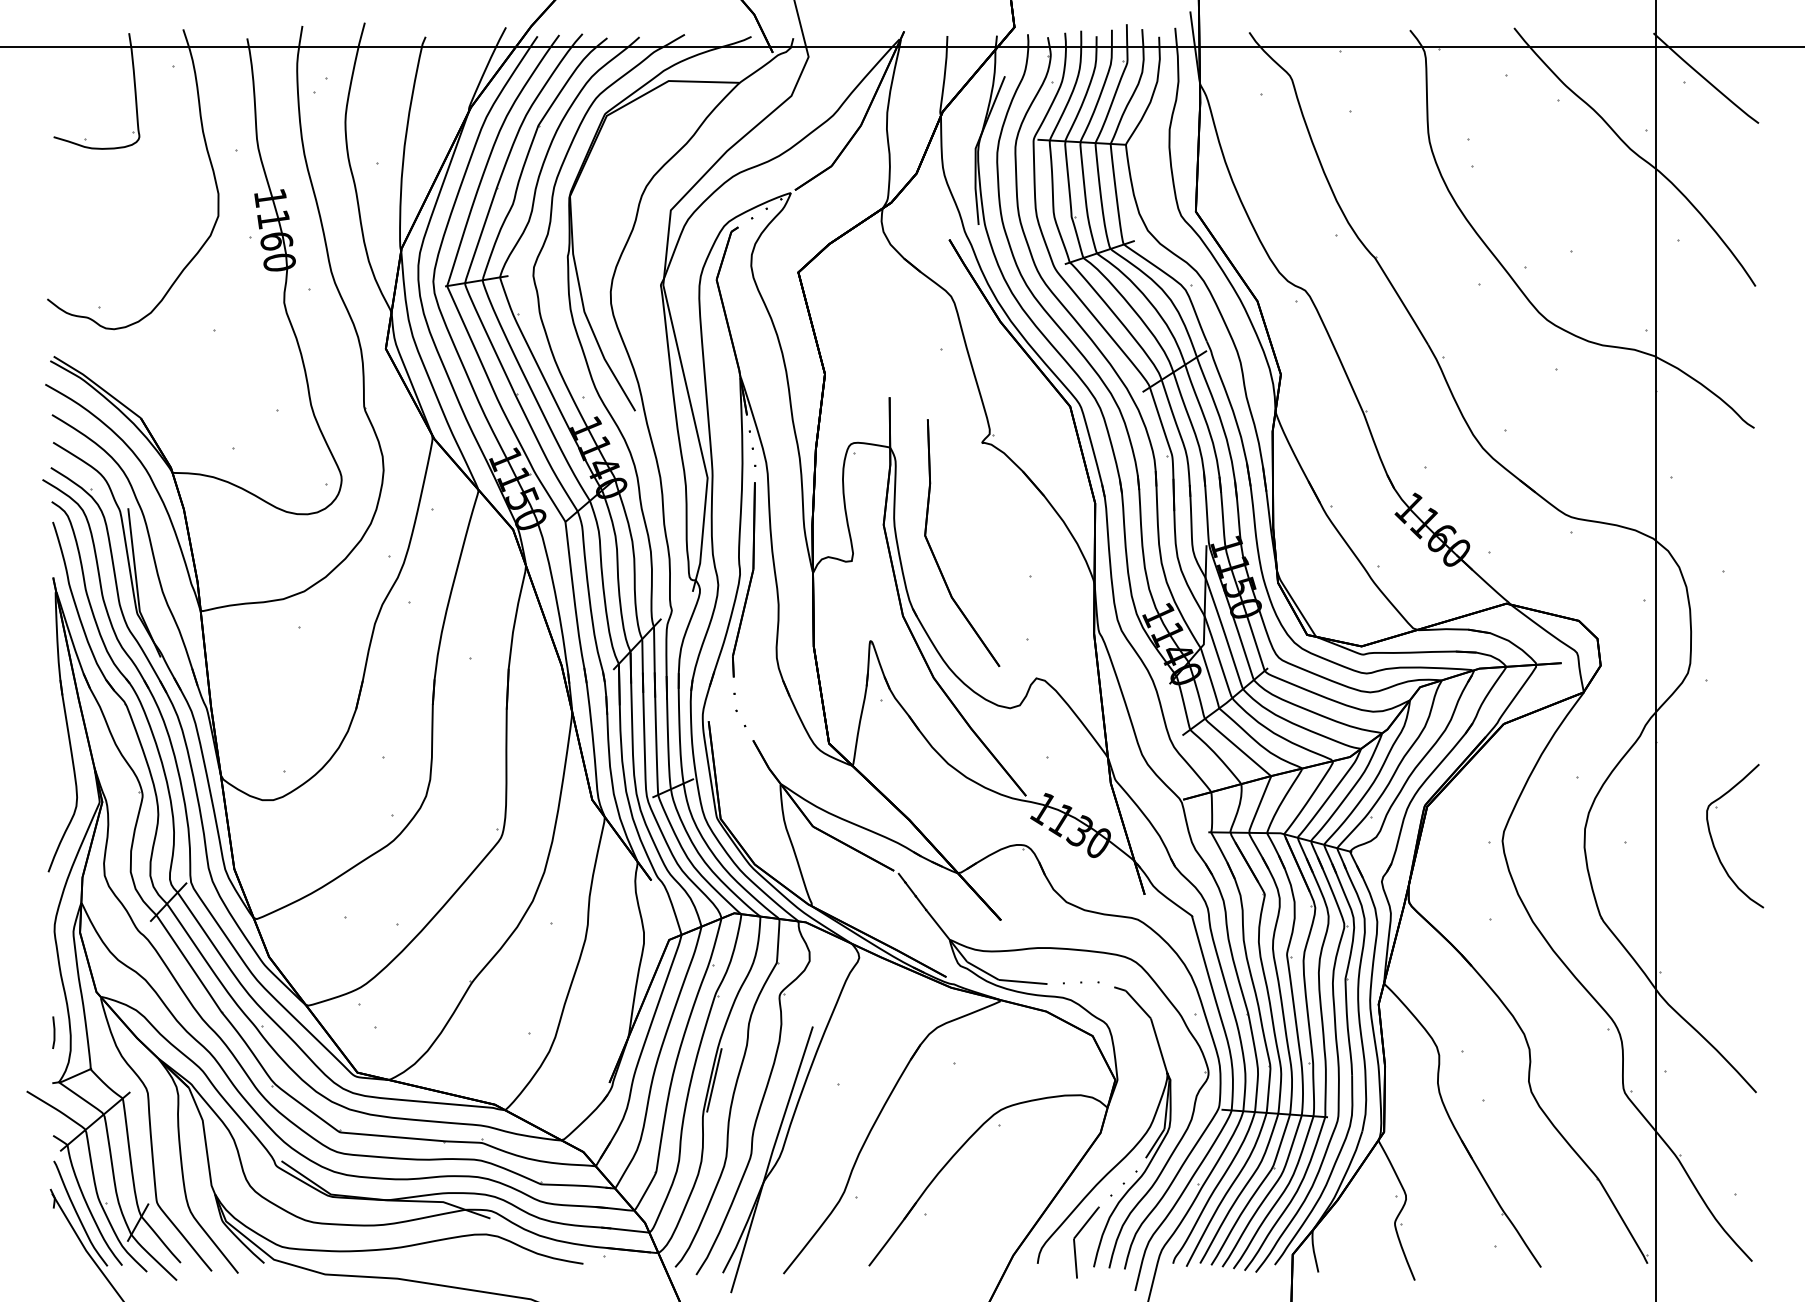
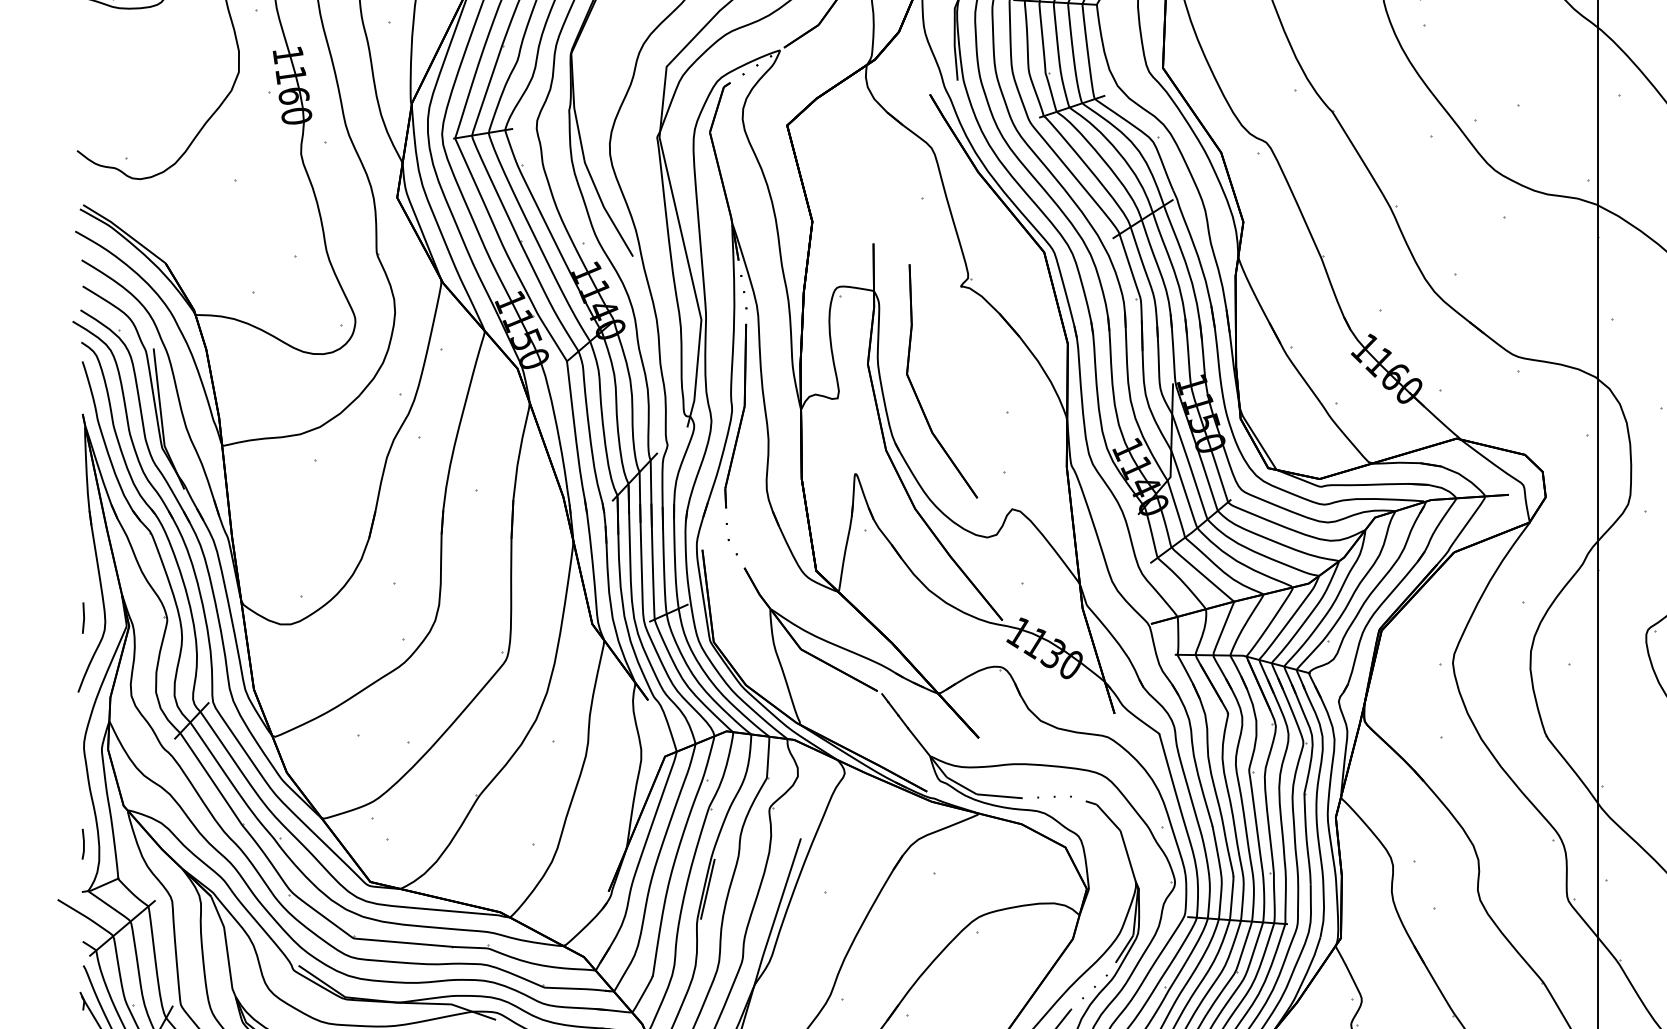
line: (53, 793) -> (83, 618), added

